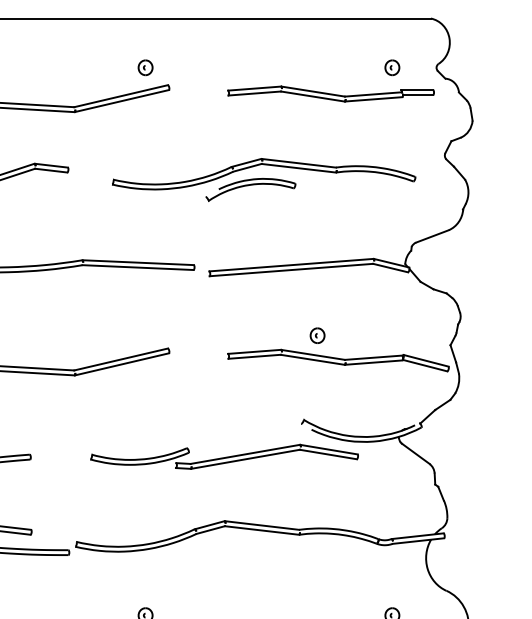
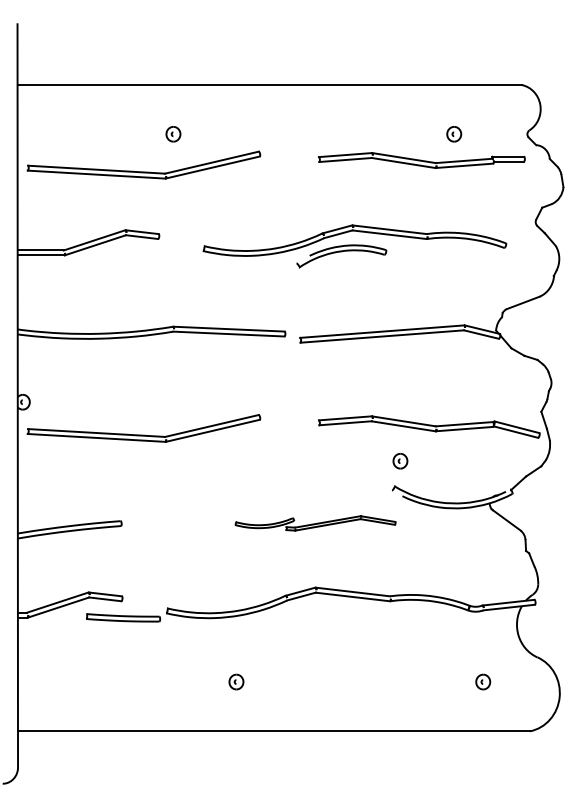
part: (145, 68) -> (173, 134), moved
part: (392, 68) -> (454, 134), moved
part: (317, 336) -> (400, 461), moved
part: (224, 457) -> (315, 523), size x0.6

